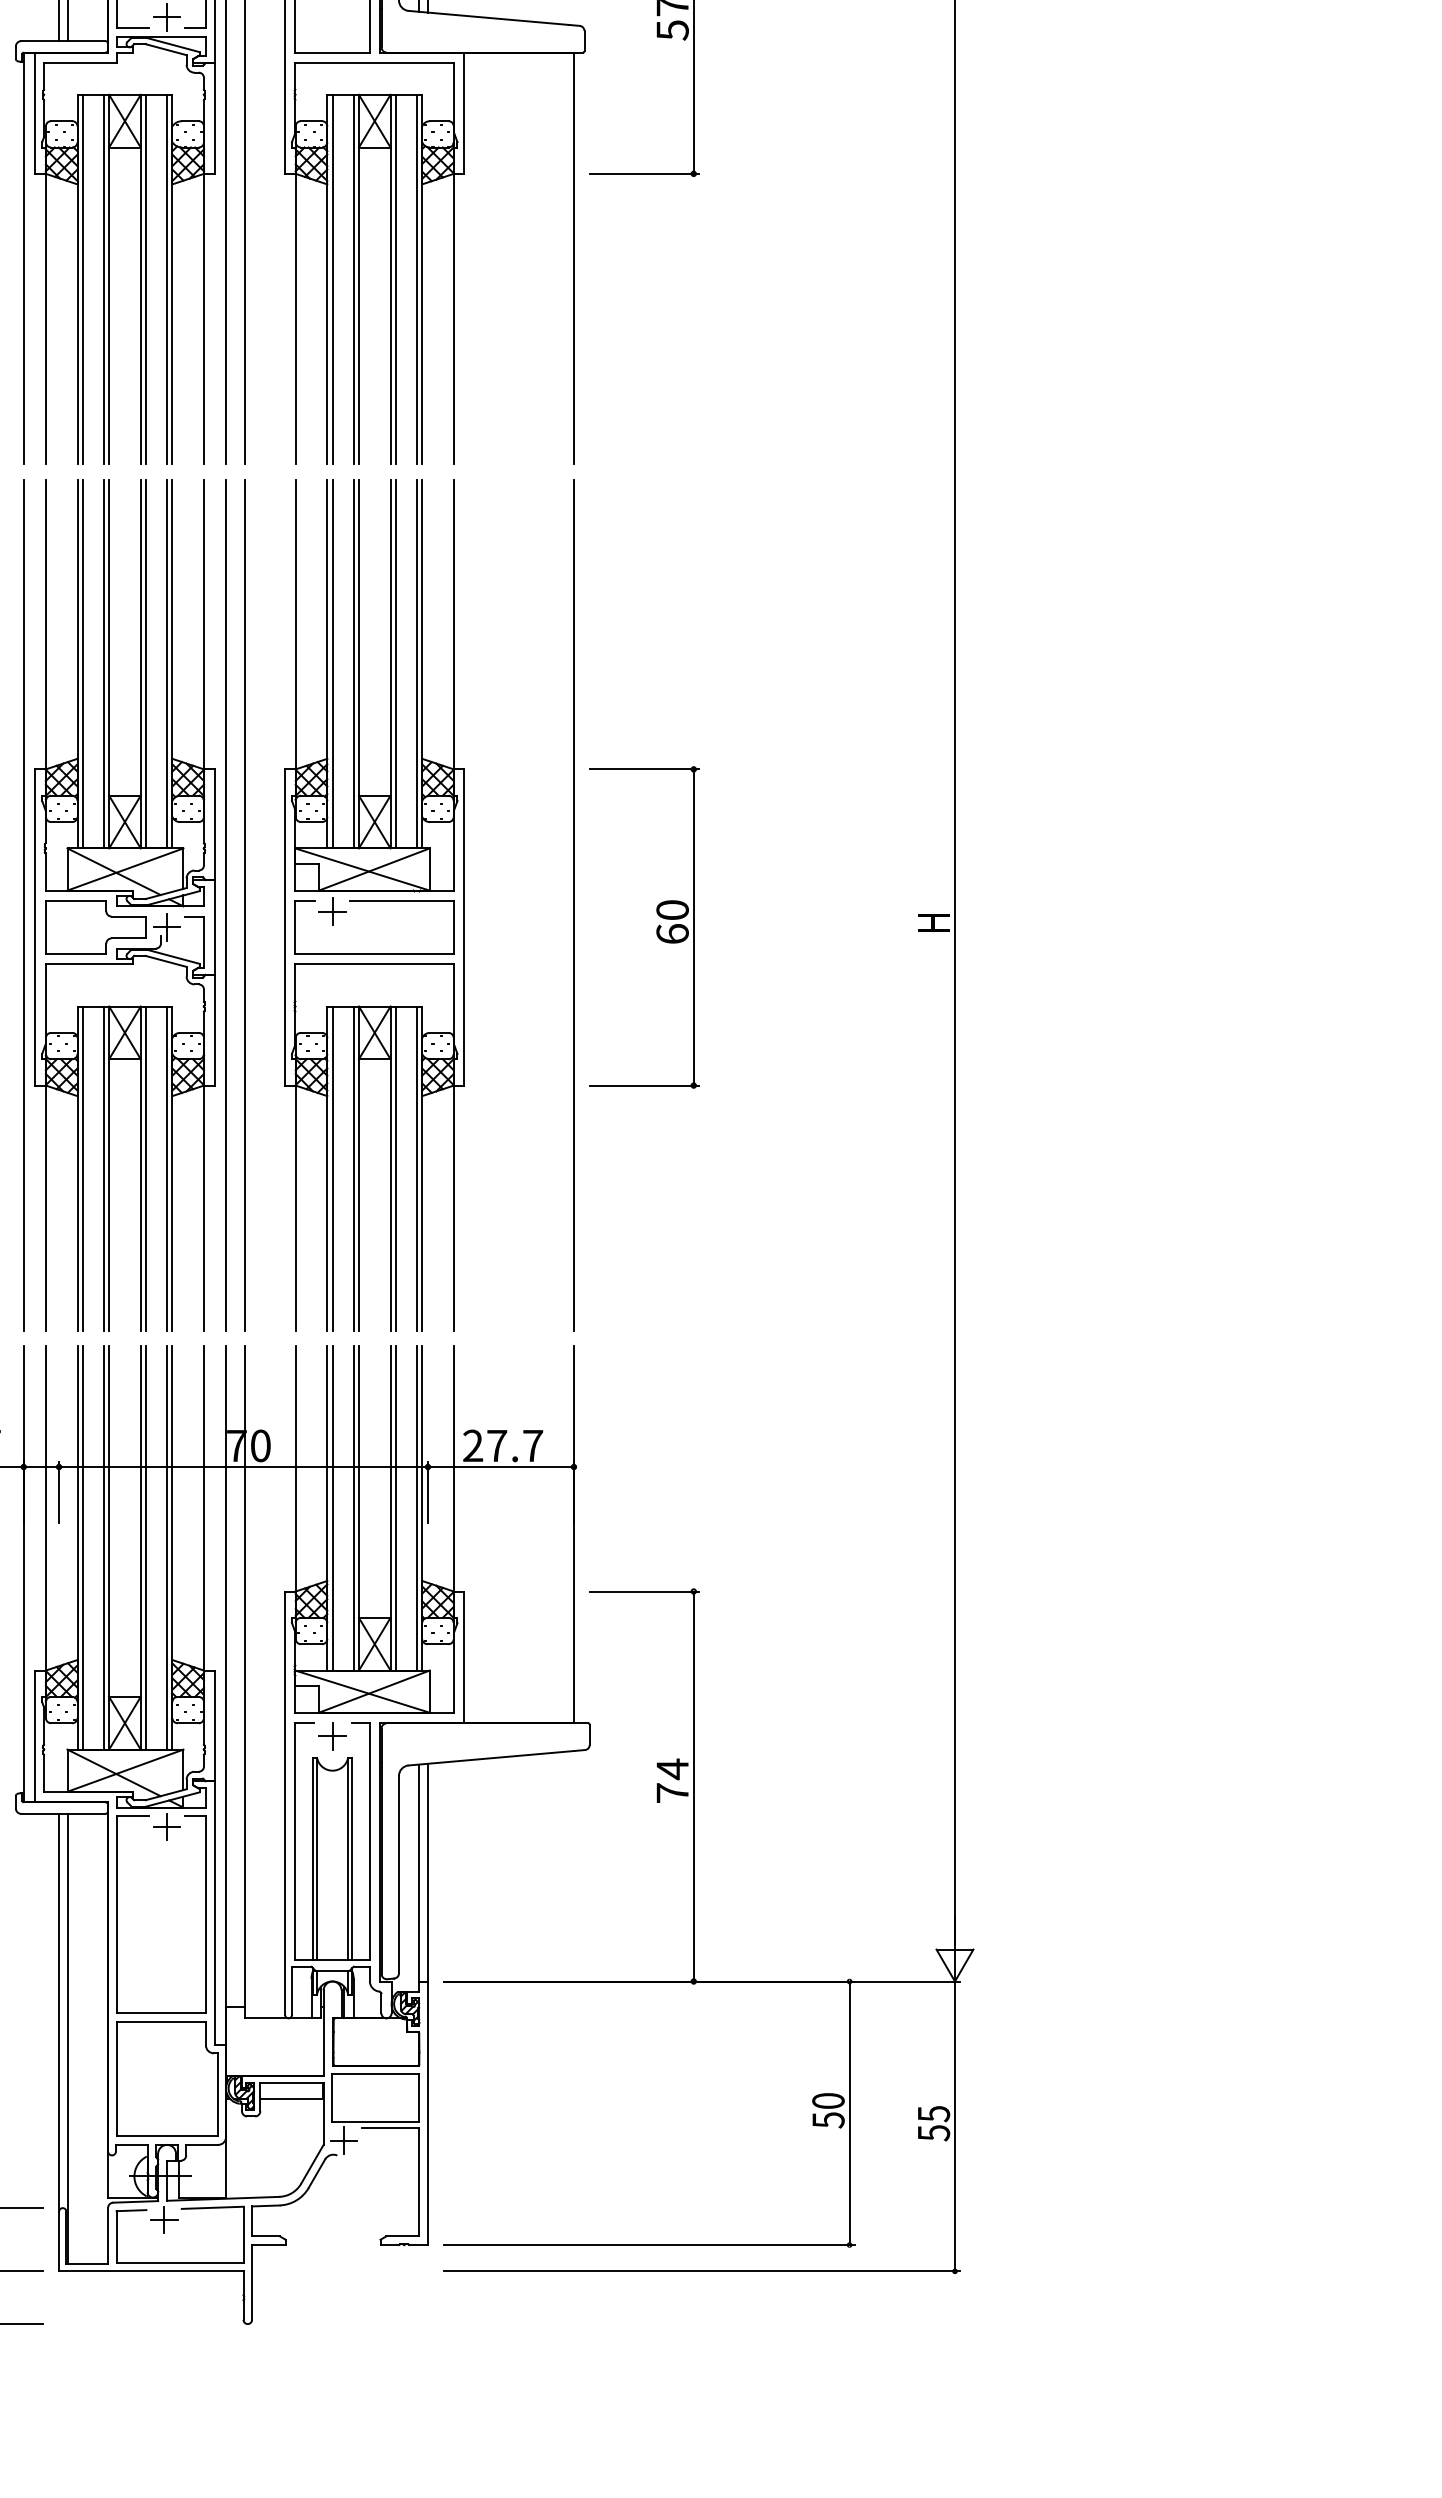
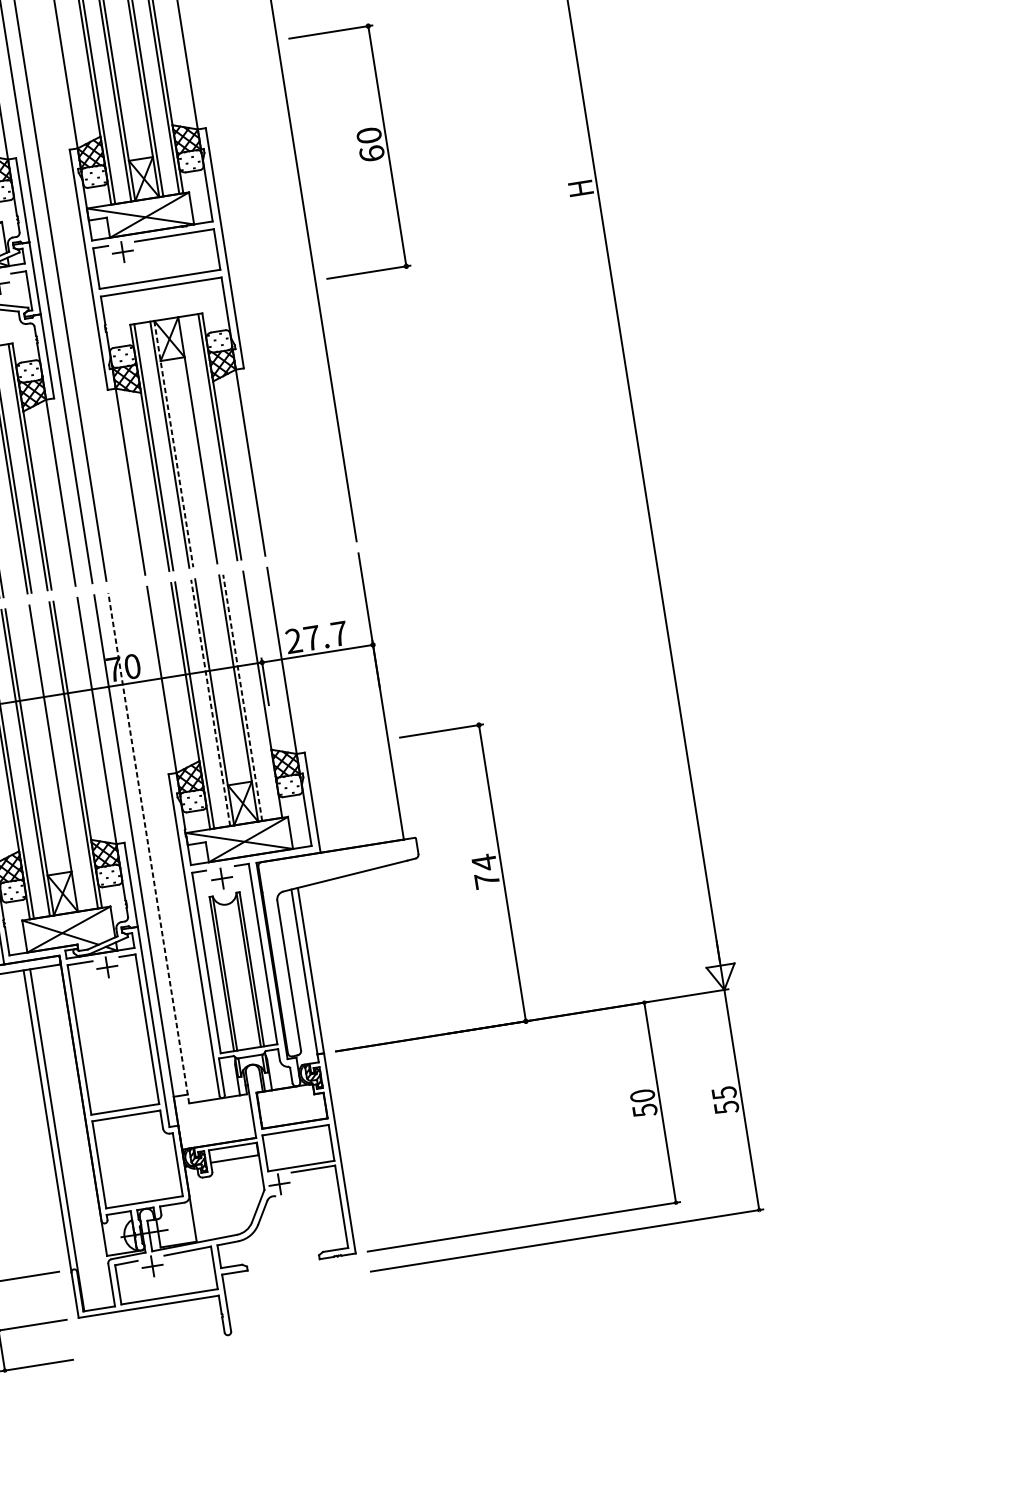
part: (656, 928) -> (359, 151), moved
line: (395, 1168) -> (201, 439), removed
line: (358, 1169) -> (173, 444), solid -> dashed
line: (353, 1508) -> (210, 702), solid -> dashed
line: (395, 1508) -> (242, 697), solid -> dashed
line: (416, 1508) -> (258, 695), removed
line: (146, 1547) -> (58, 757), removed
line: (244, 1682) -> (148, 848), solid -> dashed

